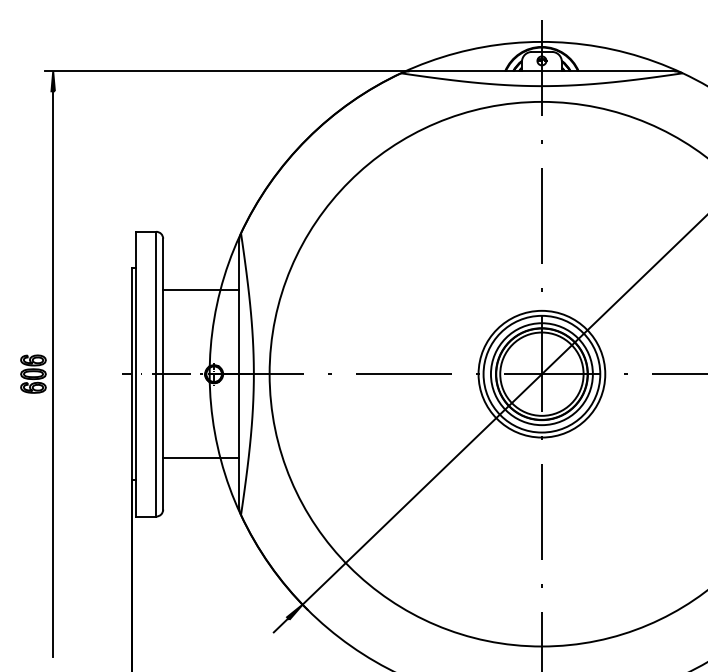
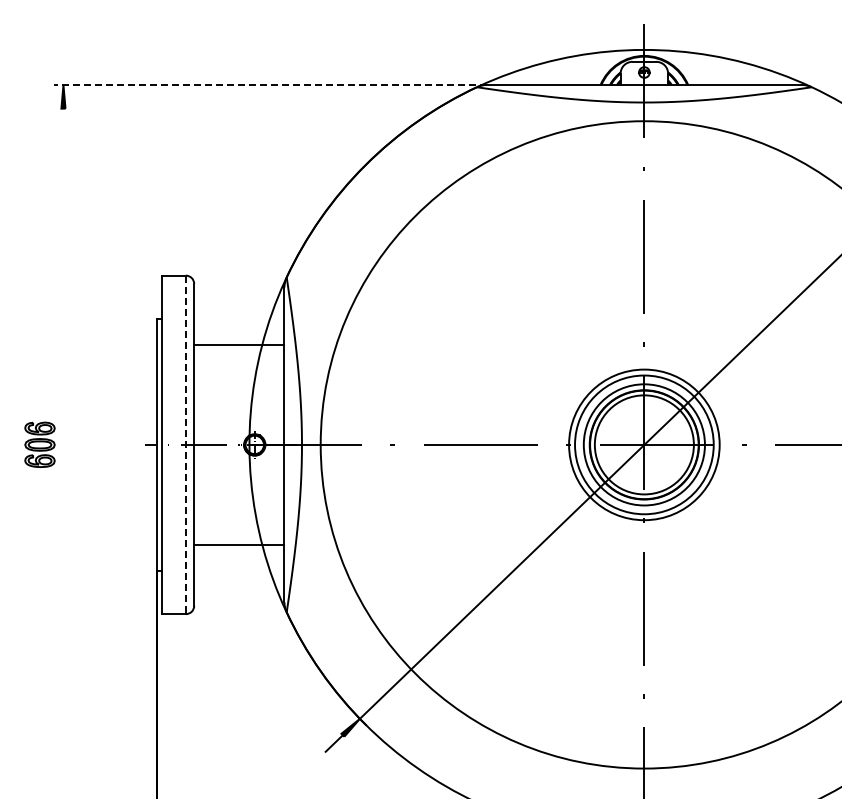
line: (226, 71) -> (269, 85), solid -> dashed
line: (53, 373) -> (63, 444), removed
line: (155, 374) -> (185, 445), solid -> dashed

